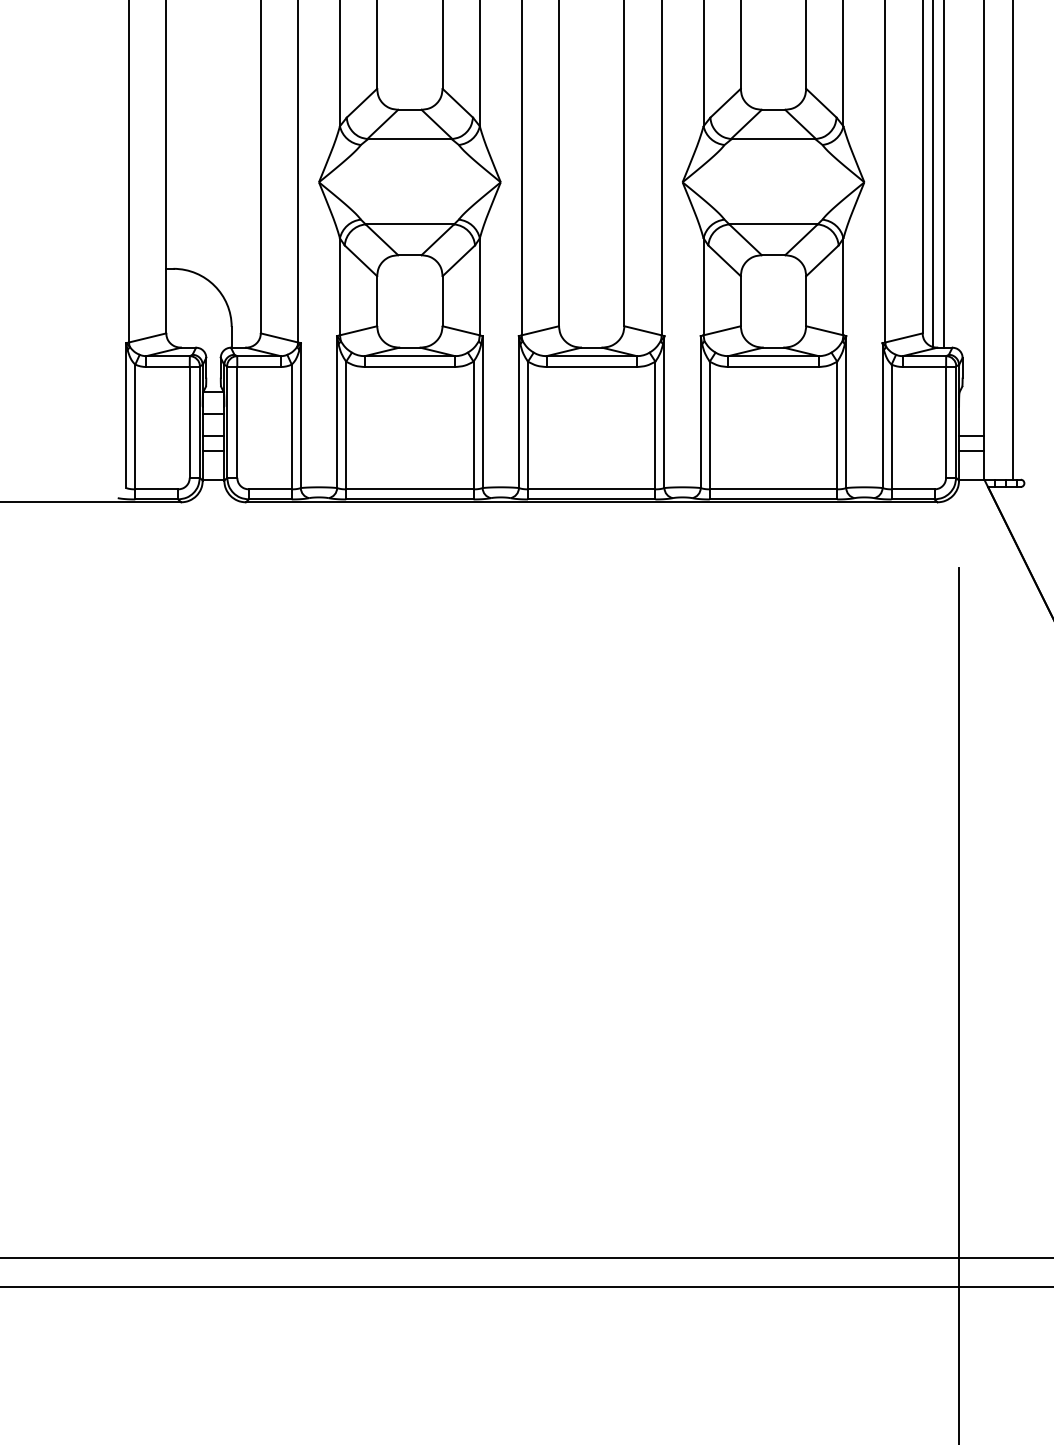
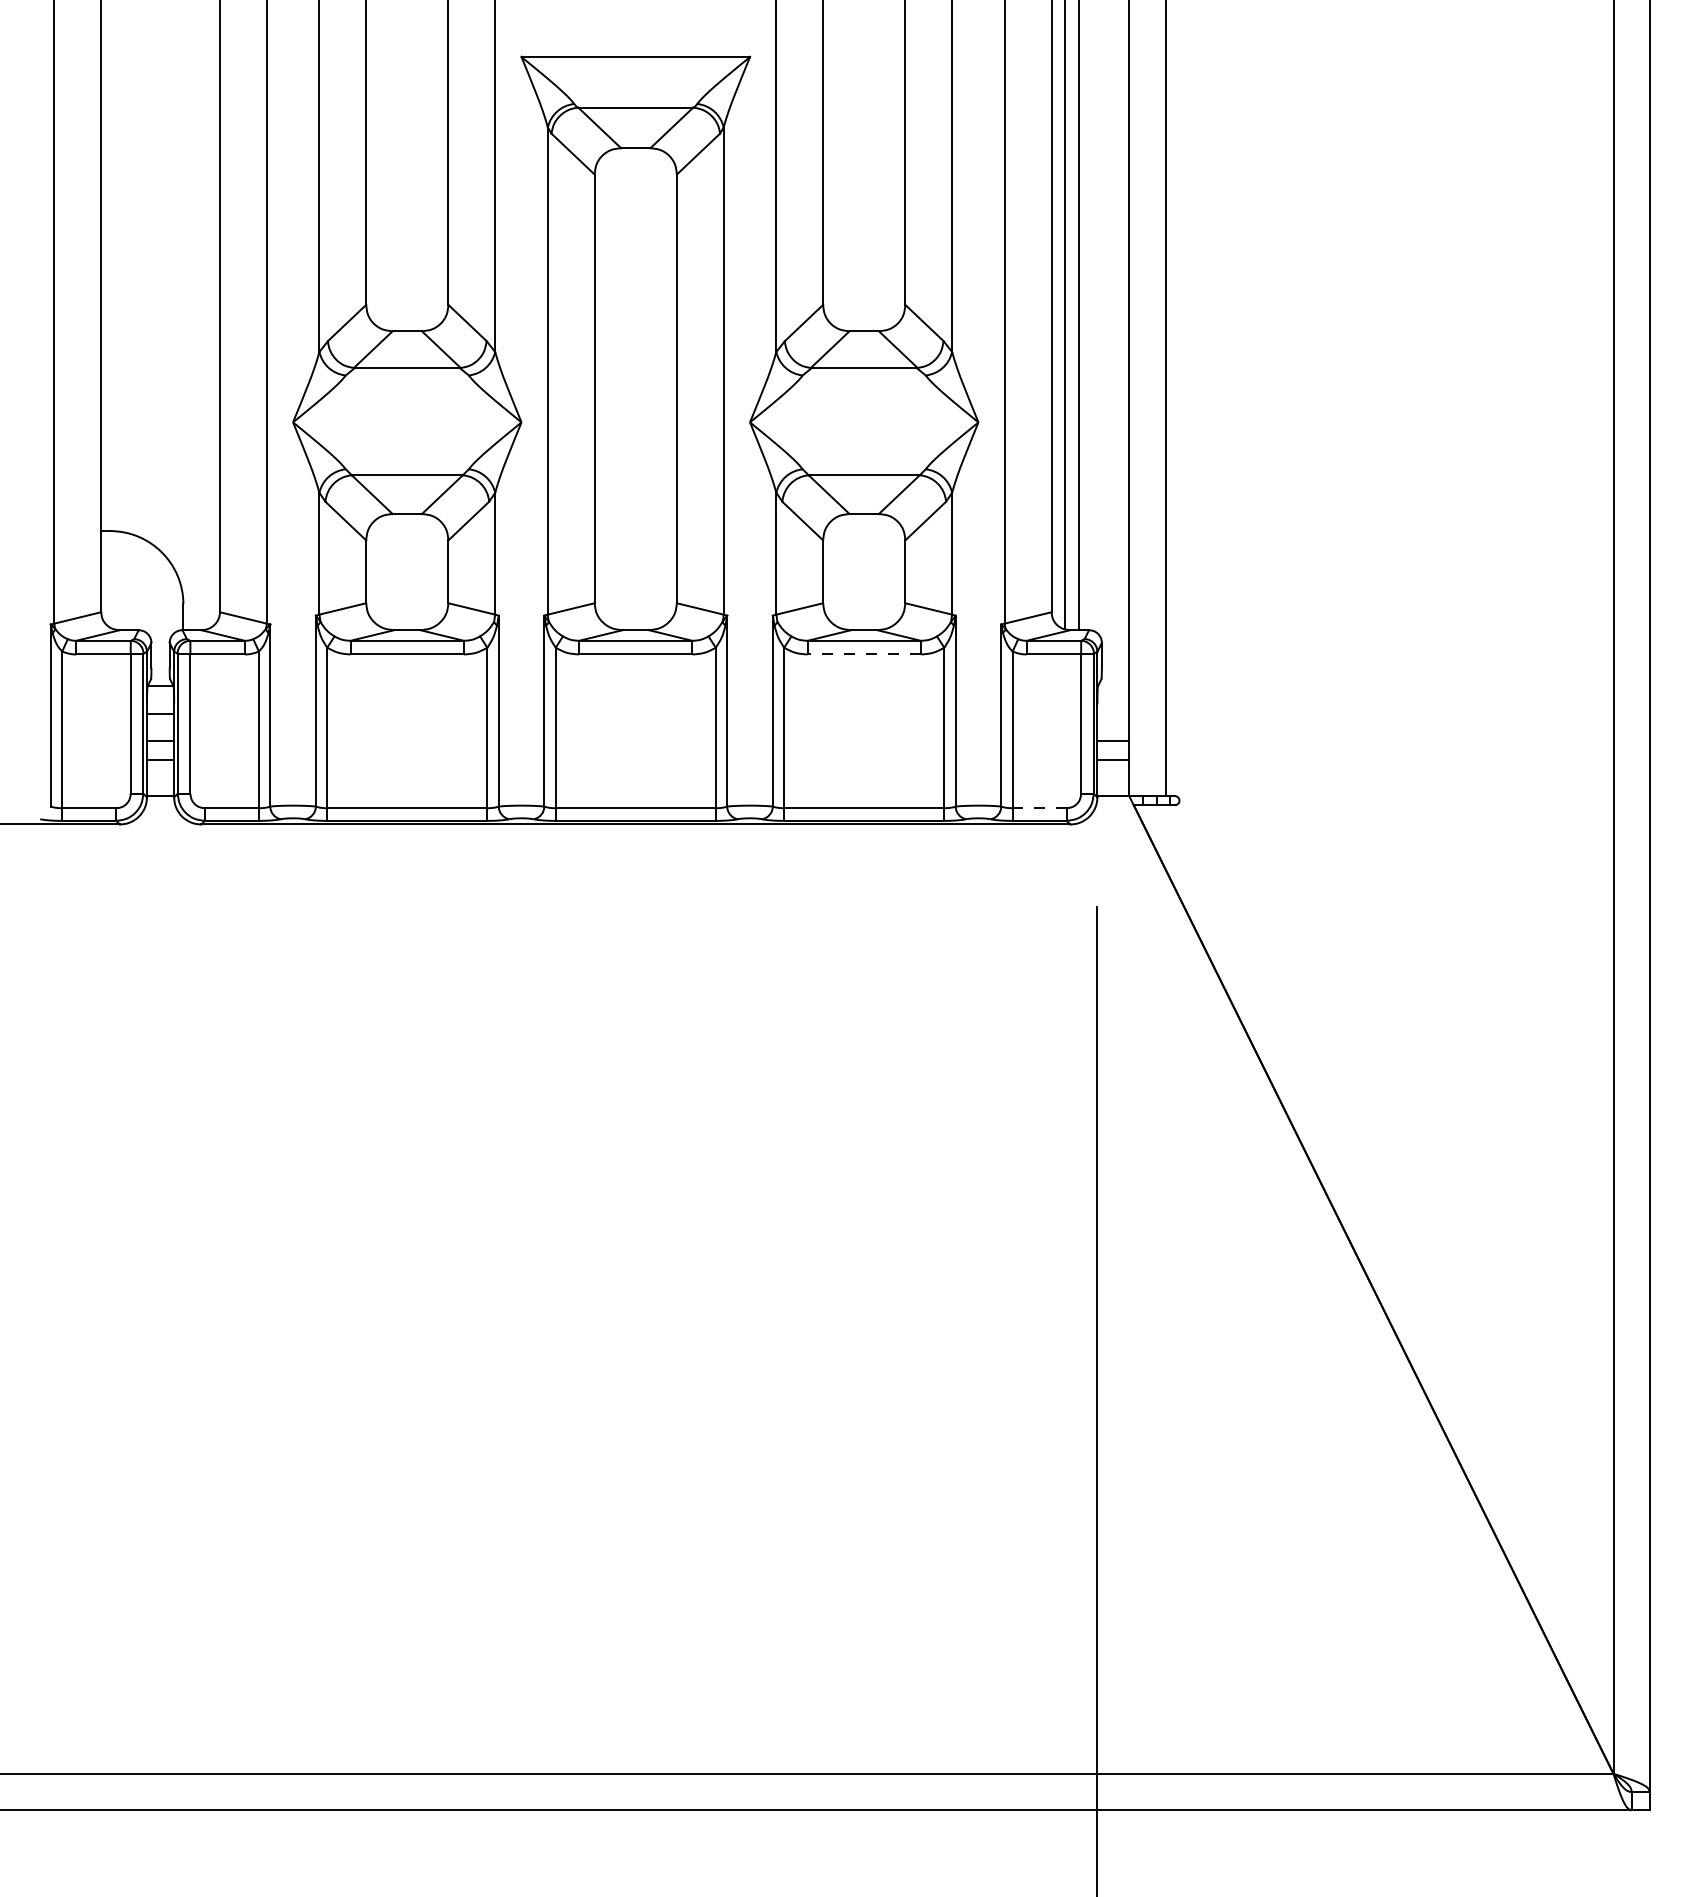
line: (773, 367) -> (864, 654), solid -> dashed
line: (912, 489) -> (1039, 808), solid -> dashed

